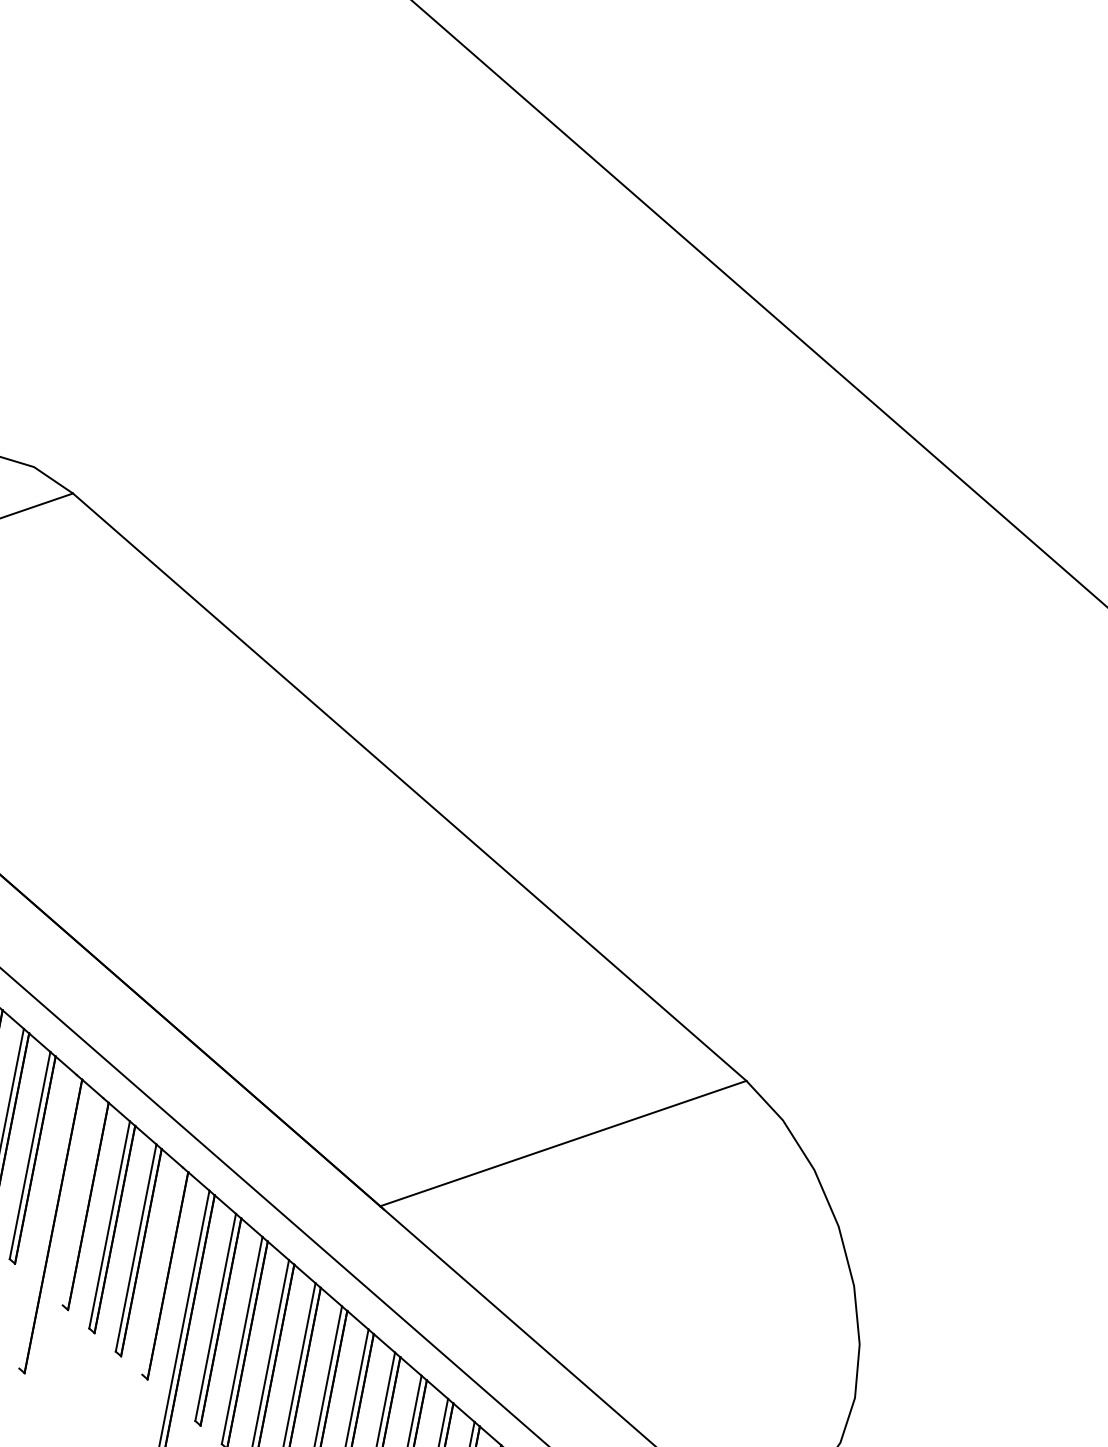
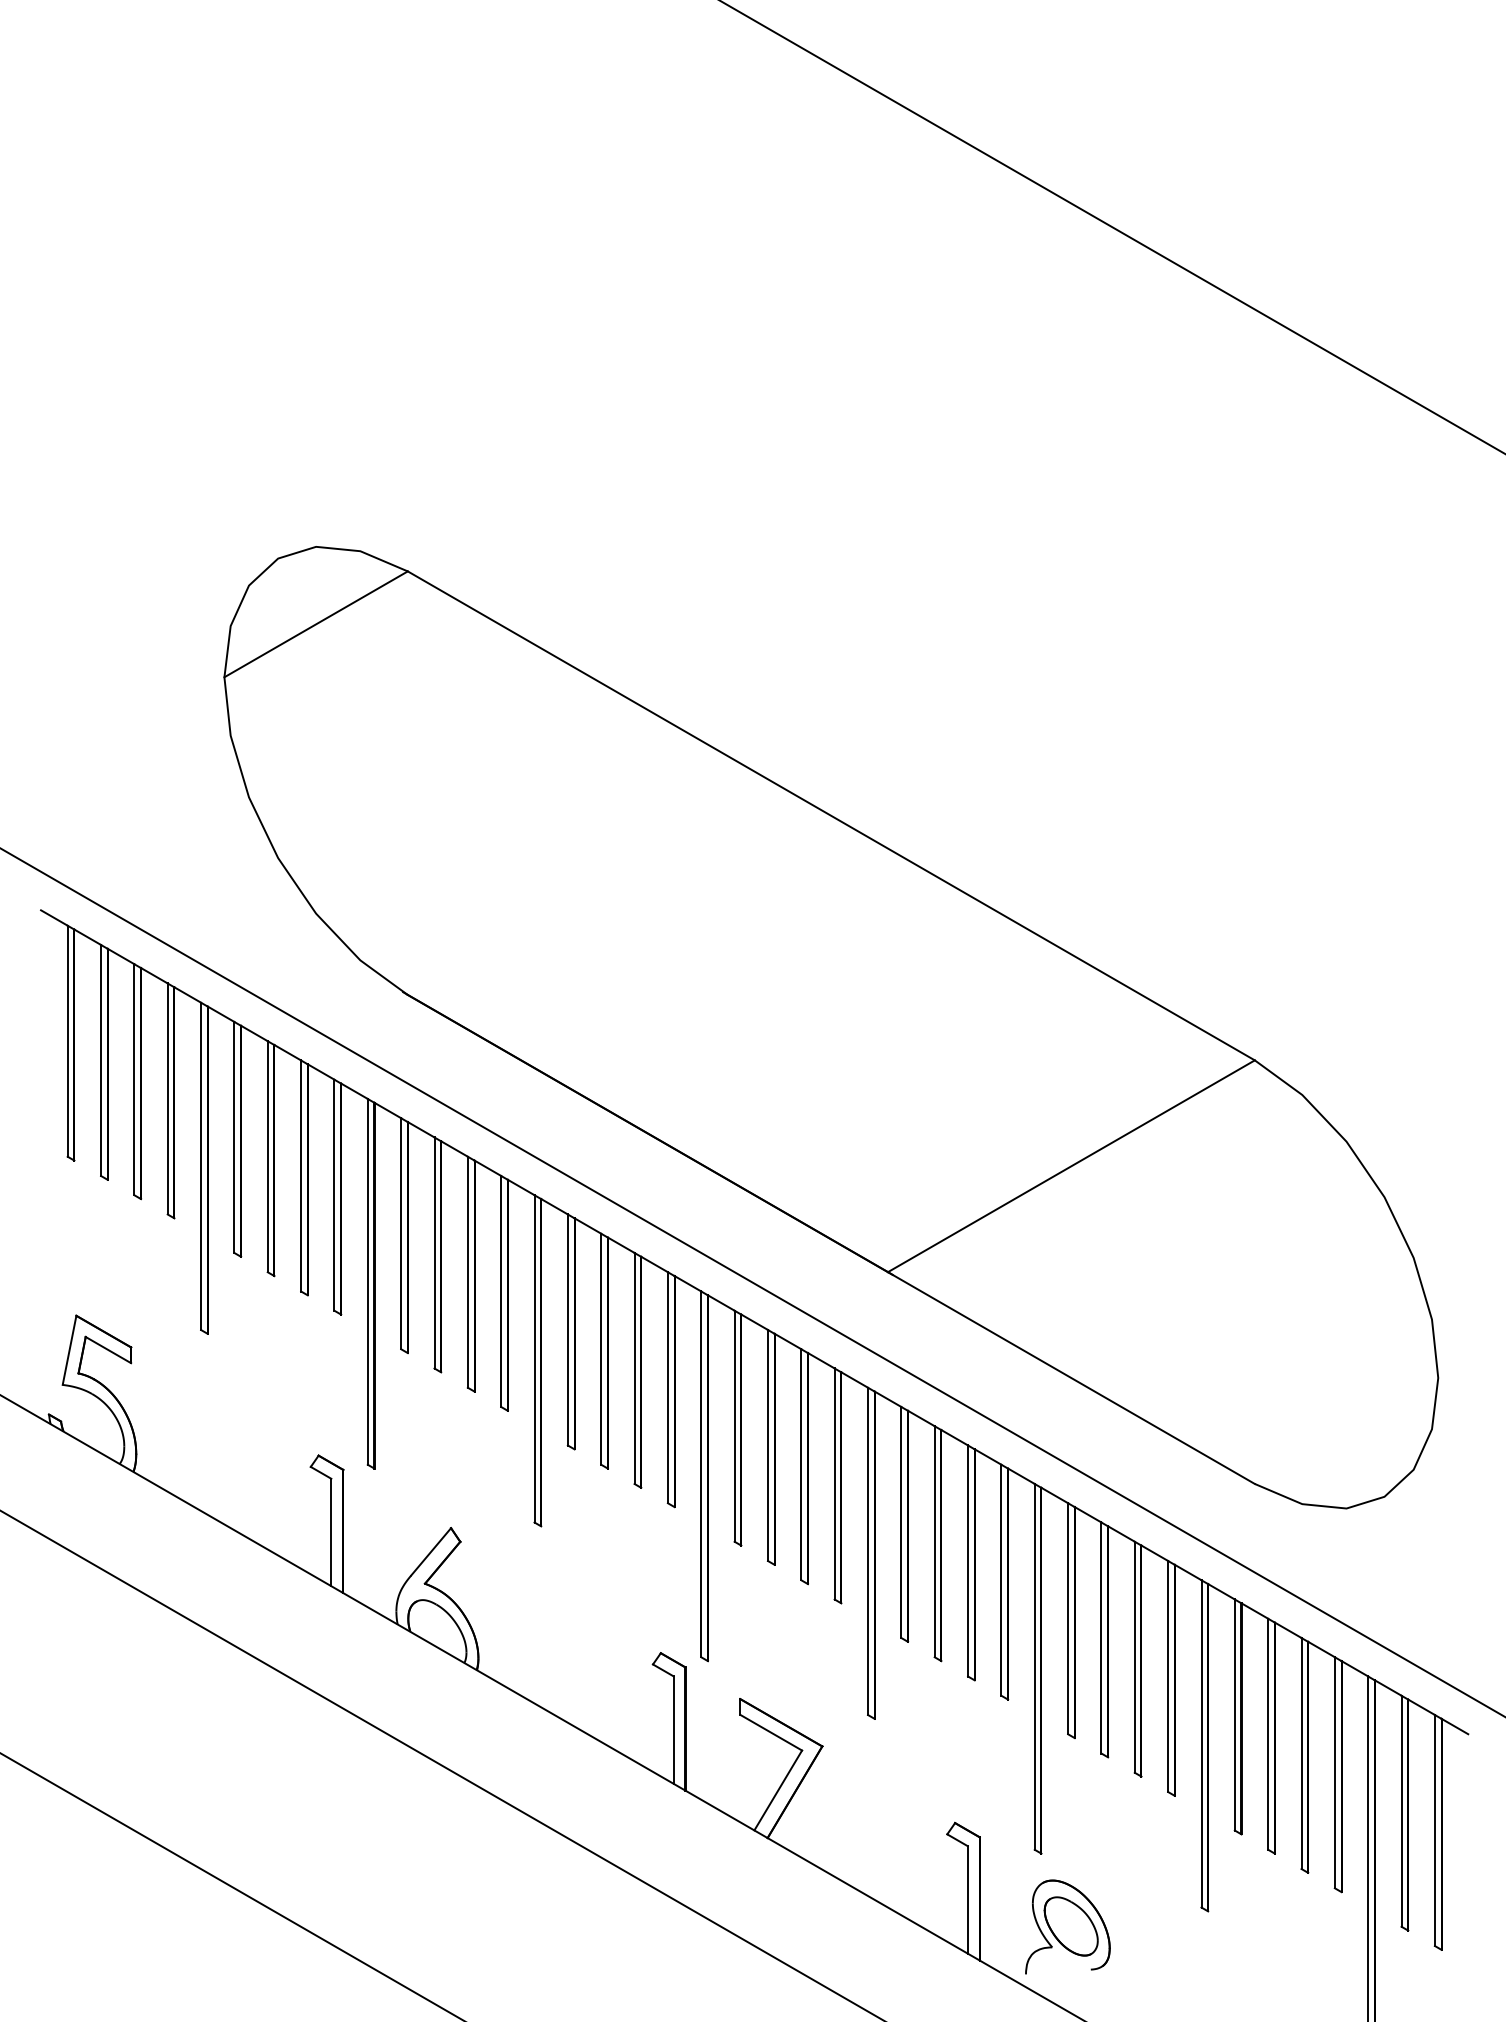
line: (82, 1201) -> (567, 1329), added
line: (48, 1221) -> (534, 1358), added
line: (162, 1270) -> (667, 1387), added

